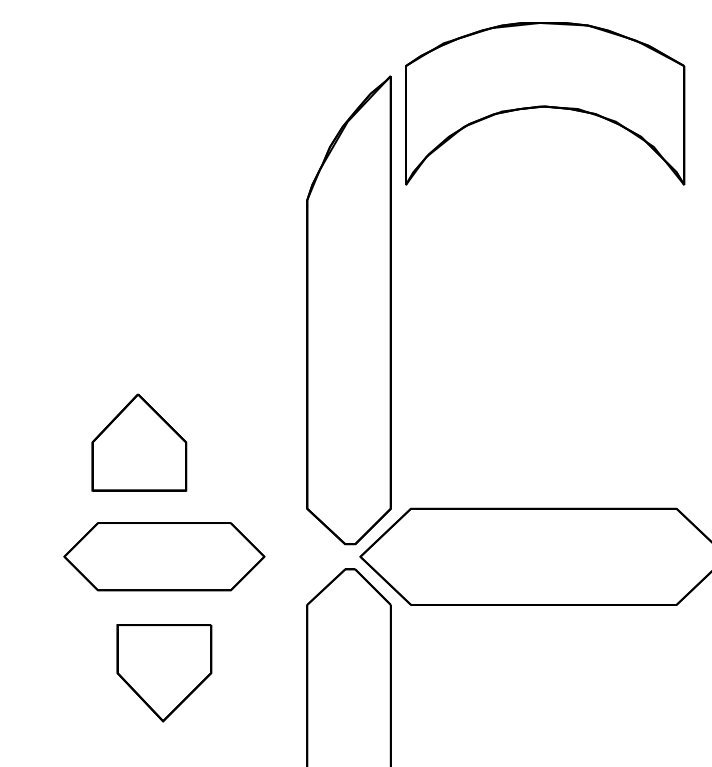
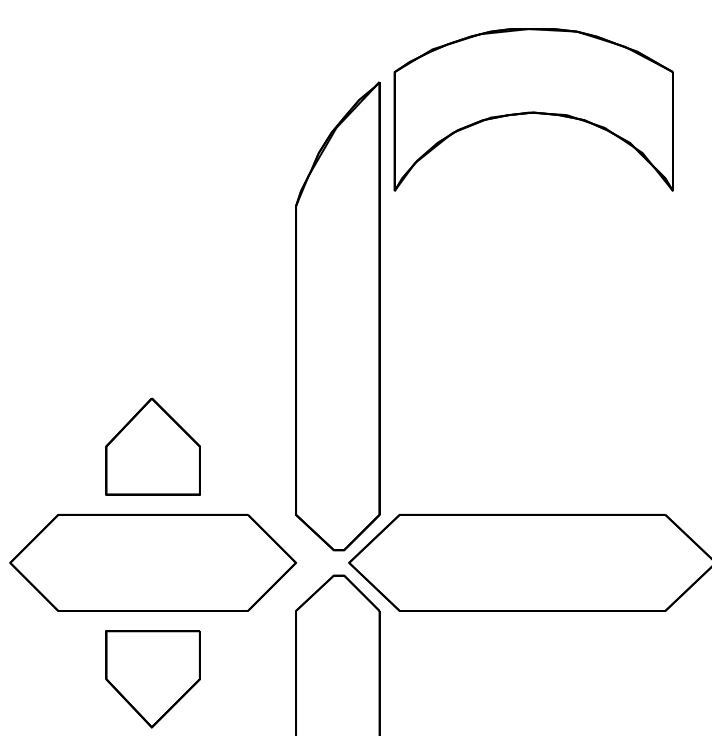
part: (139, 442) -> (153, 446), moved
part: (164, 556) -> (153, 562), size x1.43

